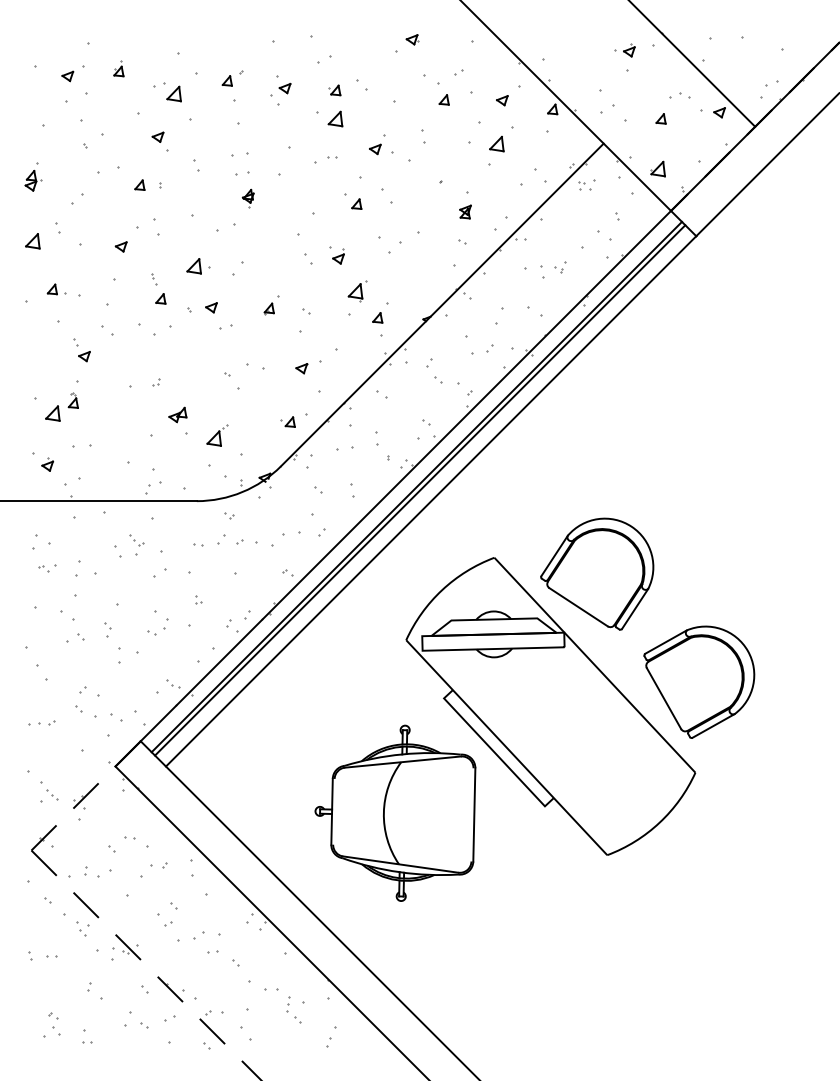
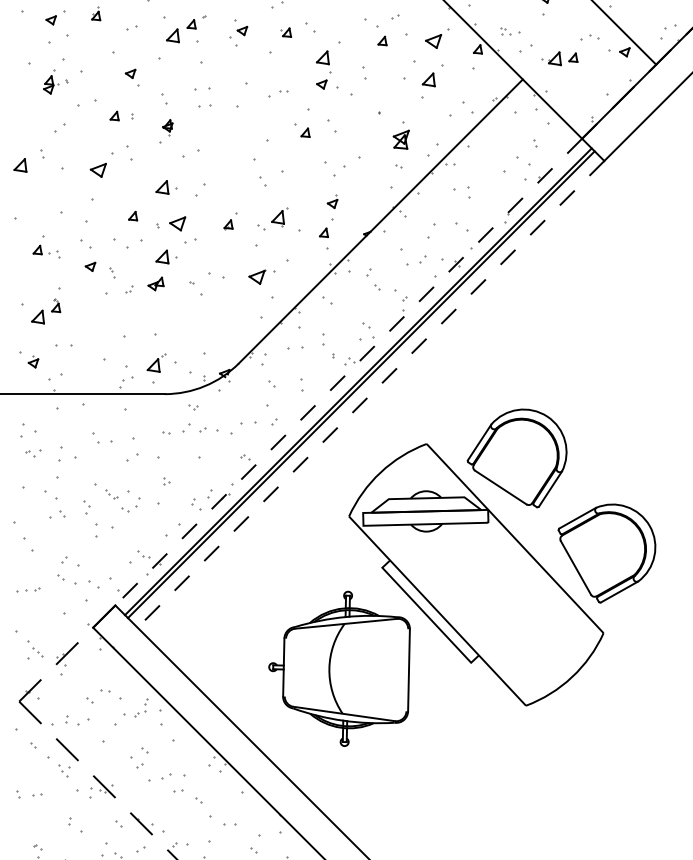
part: (173, 93) -> (172, 35), moved
part: (502, 100) -> (433, 41), size x1.6
part: (335, 118) -> (322, 57), moved
part: (657, 168) -> (554, 58), moved
part: (33, 176) -> (50, 81), moved
part: (584, 185) -> (505, 30), moved
part: (247, 198) -> (167, 127), moved
part: (465, 211) -> (401, 139), size x1.6
part: (120, 246) -> (97, 170), size x1.6
part: (338, 256) -> (332, 201), moved
part: (560, 267) -> (484, 188), removed
part: (154, 279) -> (112, 272), moved
part: (56, 289) -> (41, 250), moved
part: (357, 291) -> (279, 217), moved
part: (211, 307) -> (177, 223), size x1.6
part: (198, 345) -> (166, 257), added
part: (84, 356) -> (90, 266), moved
part: (301, 368) -> (256, 277), size x1.6
part: (177, 414) -> (155, 283), moved
part: (287, 421) -> (244, 324), removed
part: (217, 435) -> (156, 362), moved
line: (405, 476) -> (348, 372), solid -> dashed
line: (431, 501) -> (371, 394), solid -> dashed
part: (136, 540) -> (111, 494), moved
part: (288, 1004) -> (145, 705), moved

